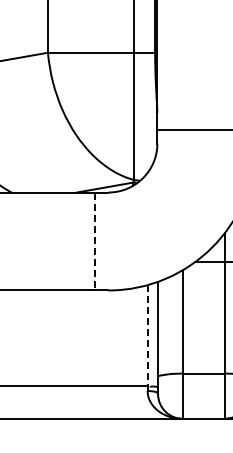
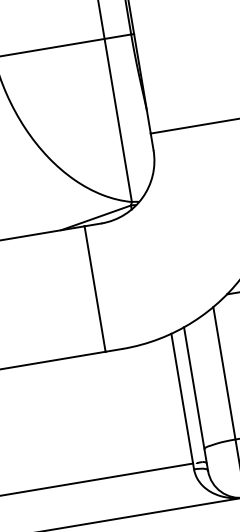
line: (95, 241) -> (95, 289), dashed -> solid
line: (147, 338) -> (182, 402), dashed -> solid

